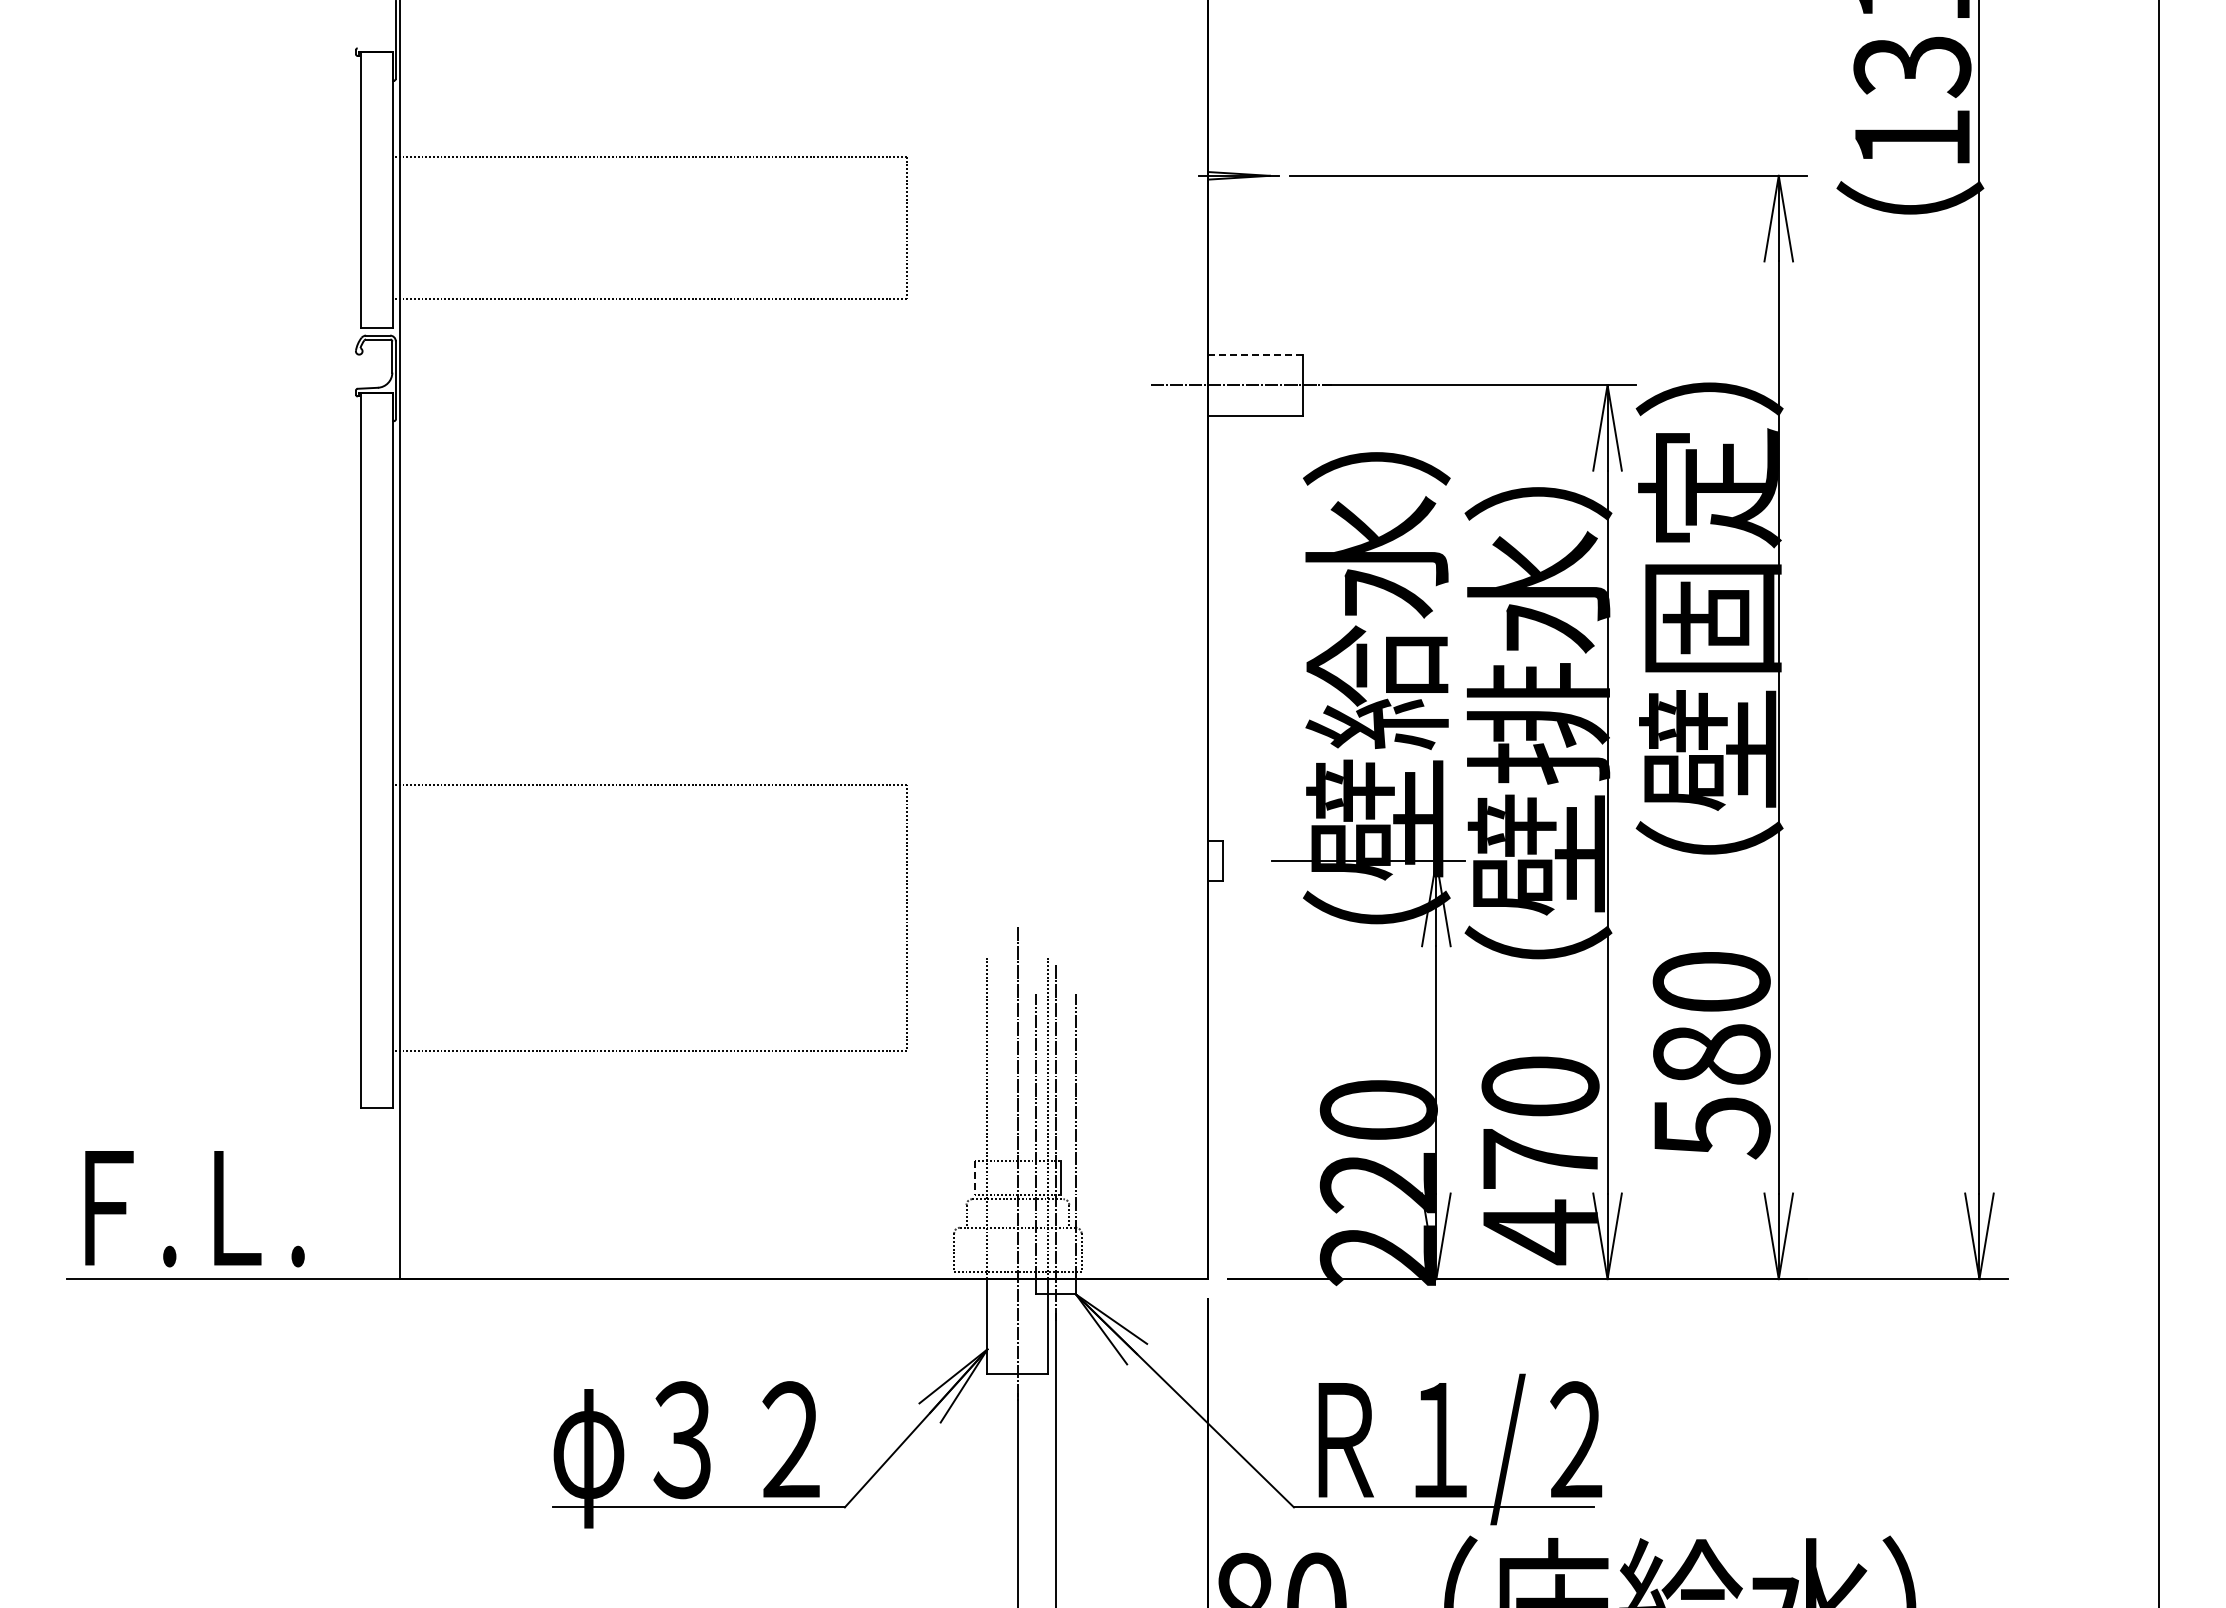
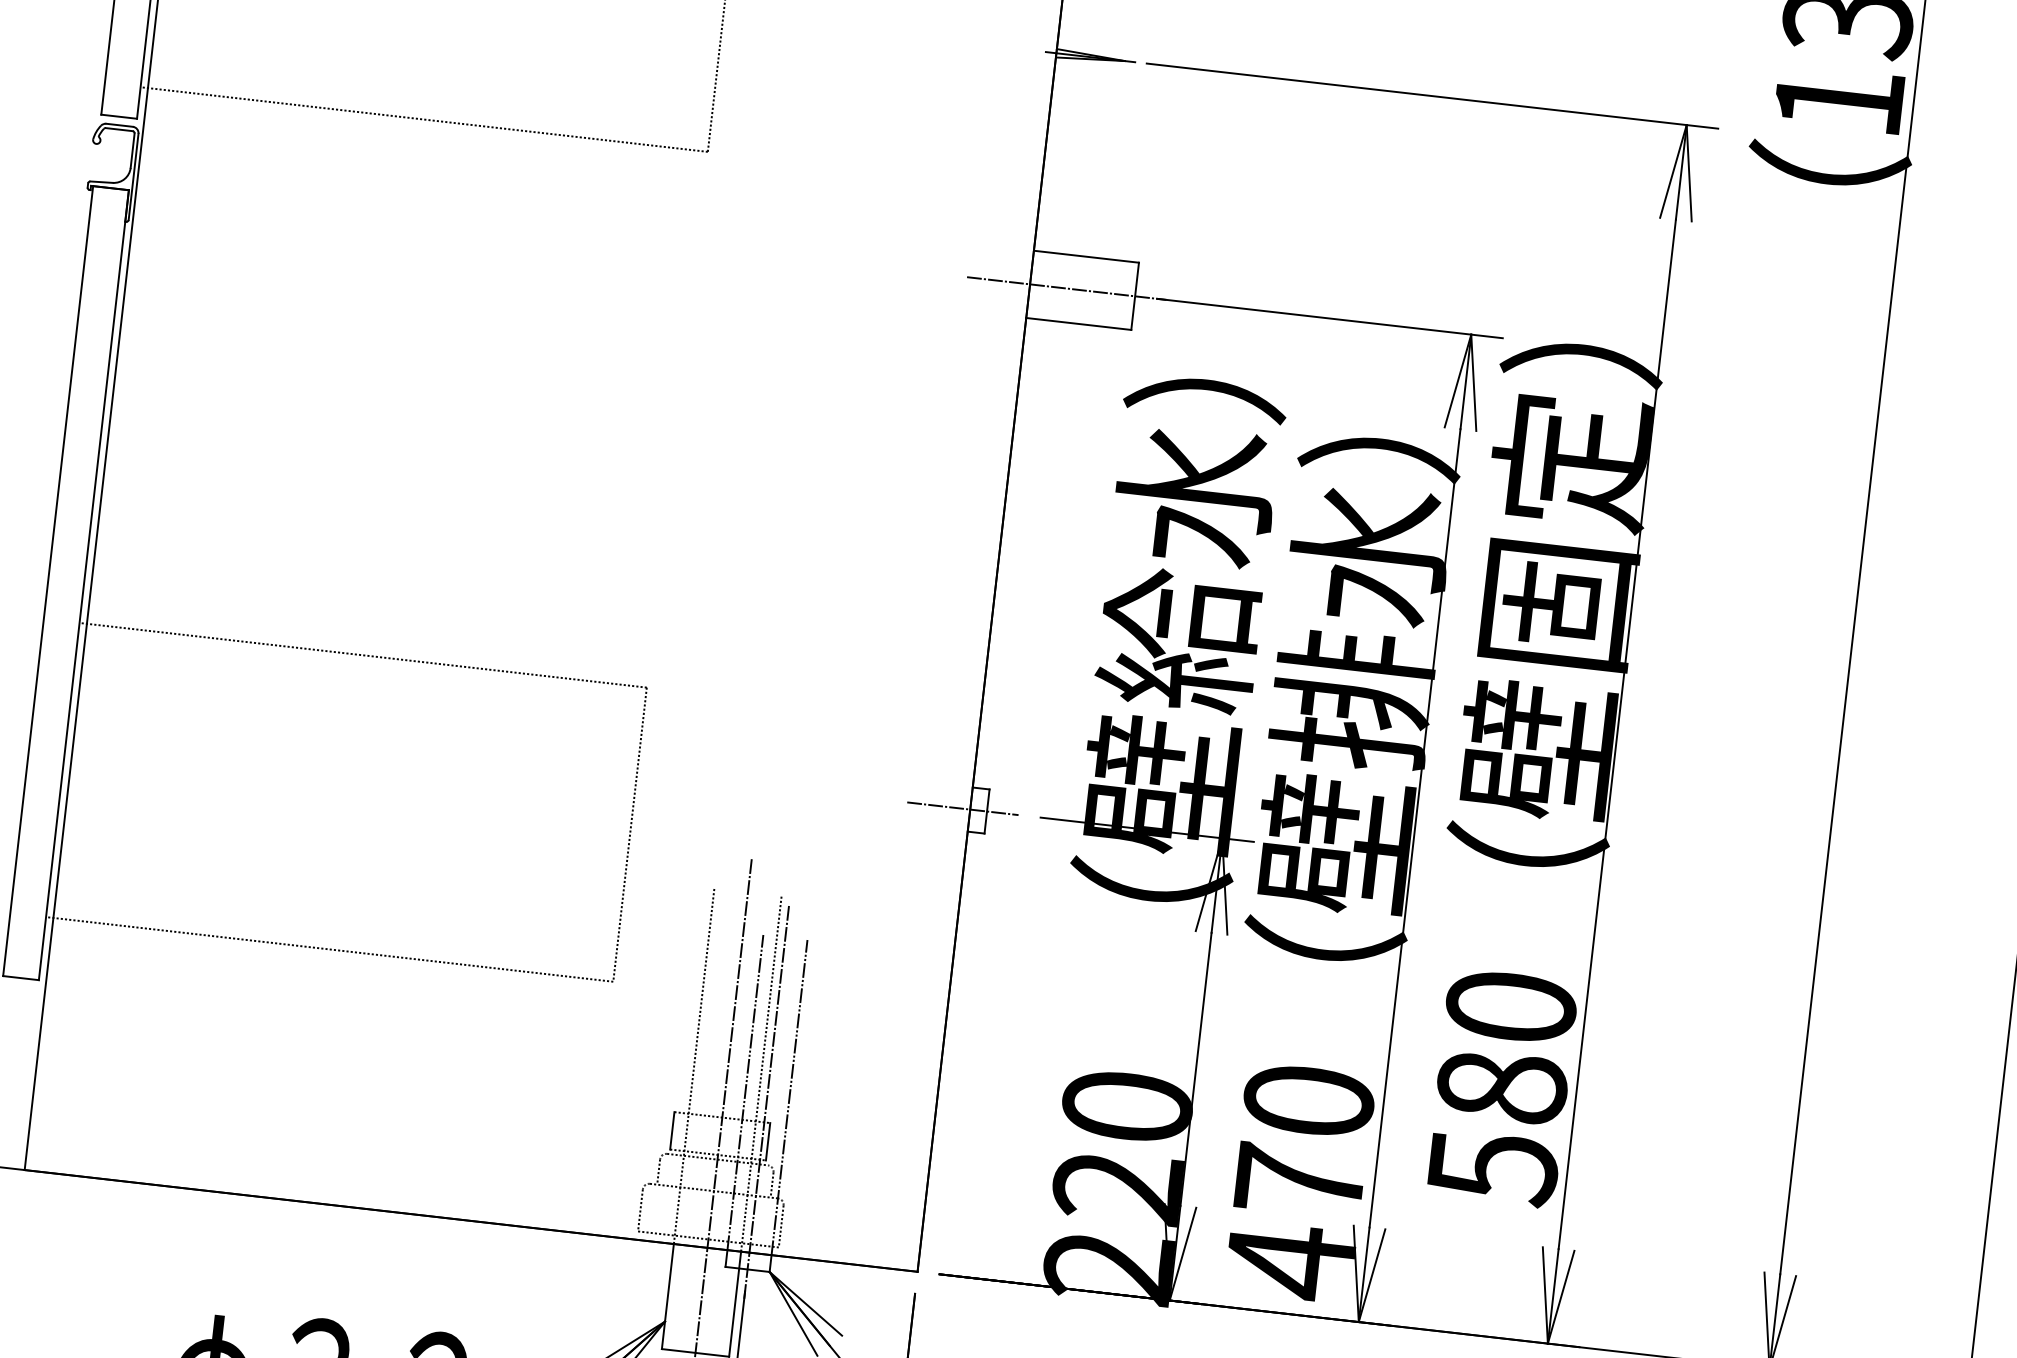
line: (1255, 354) -> (1086, 256), dashed -> solid
line: (1201, 860) -> (962, 808), added
line: (974, 1178) -> (672, 1131), dashed -> solid

